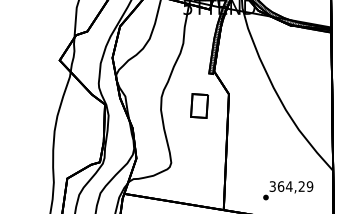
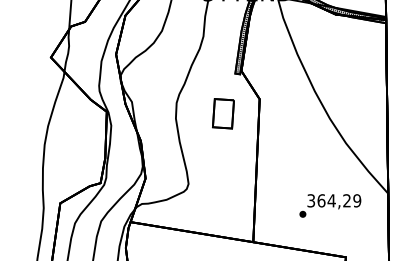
text: (288, 190) -> (330, 205), moved

